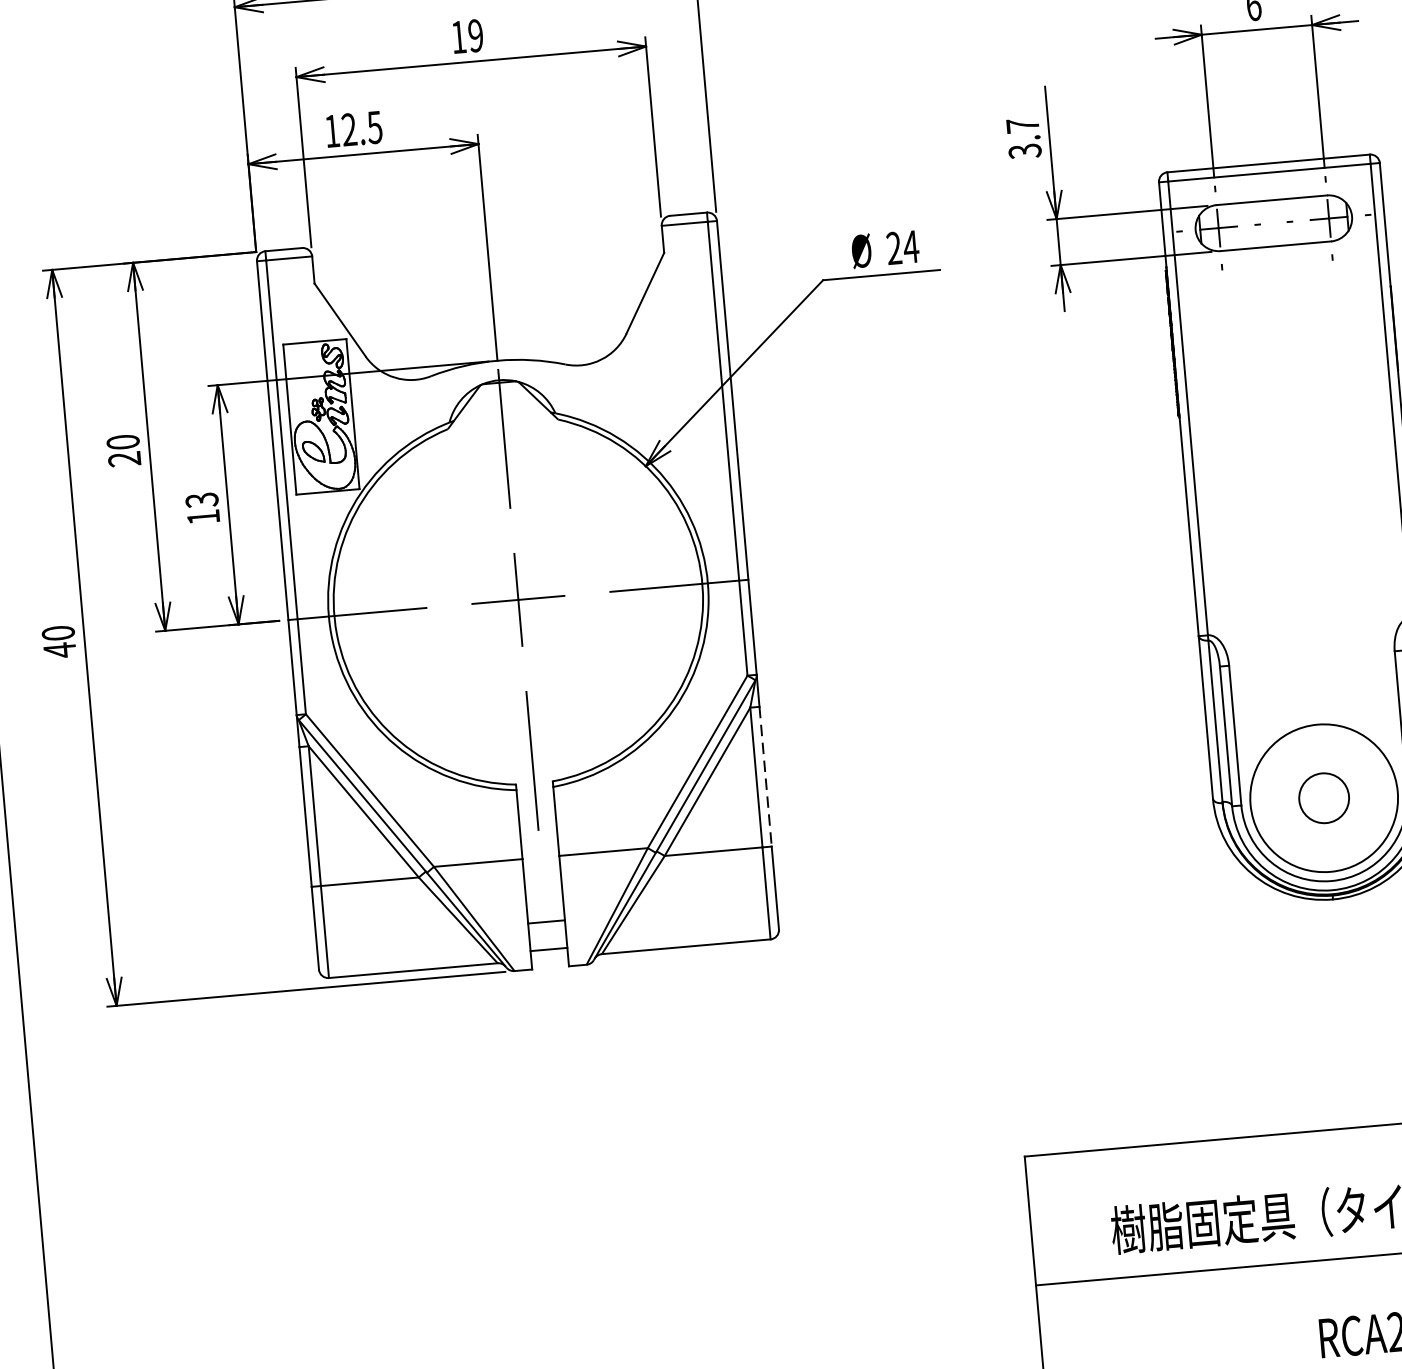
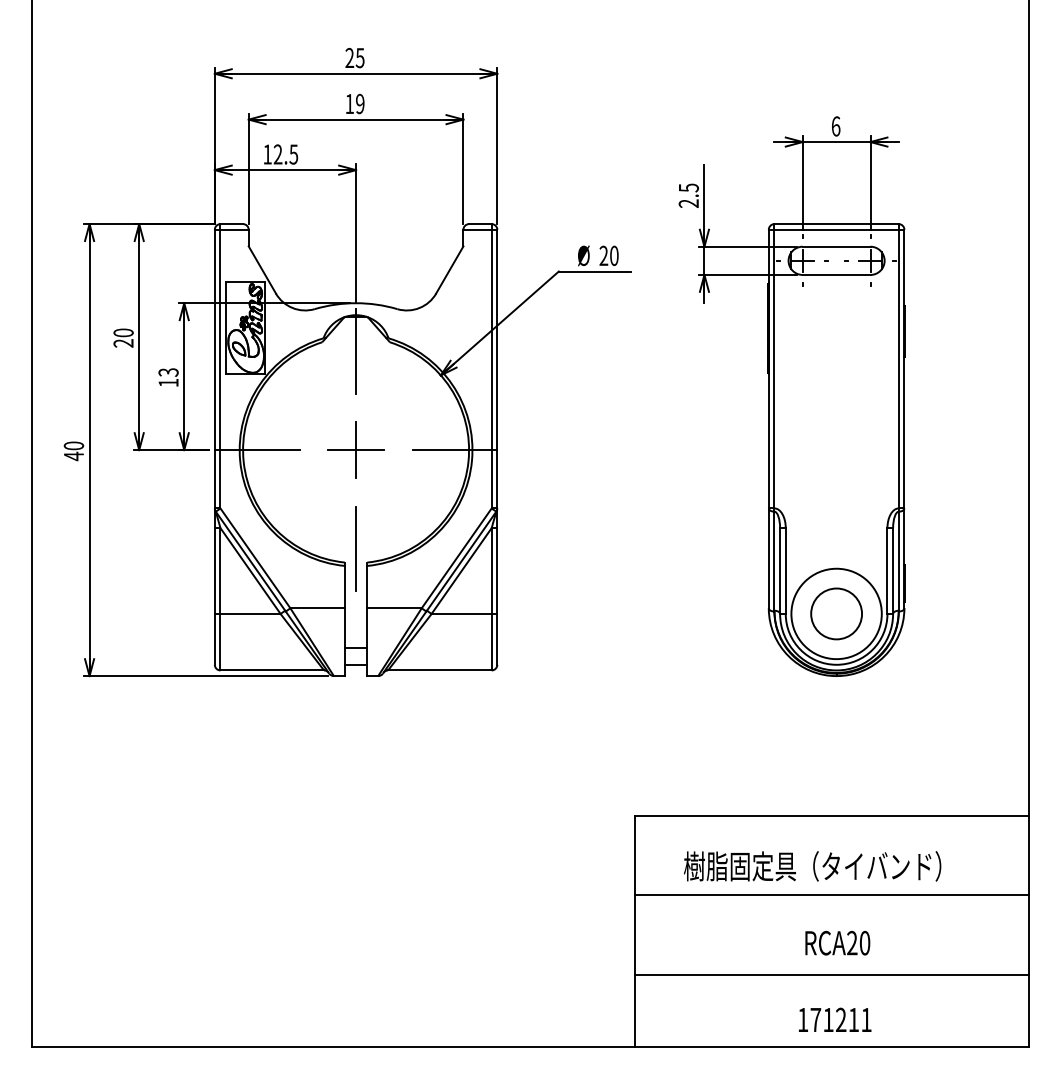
text: (1023, 138) -> (688, 195), 3.7 -> 2.5
text: (909, 246) -> (613, 255), 24 -> 20
line: (765, 777) -> (497, 571), dashed -> solid
circle: (1323, 797) -> (836, 613), size x1.67

